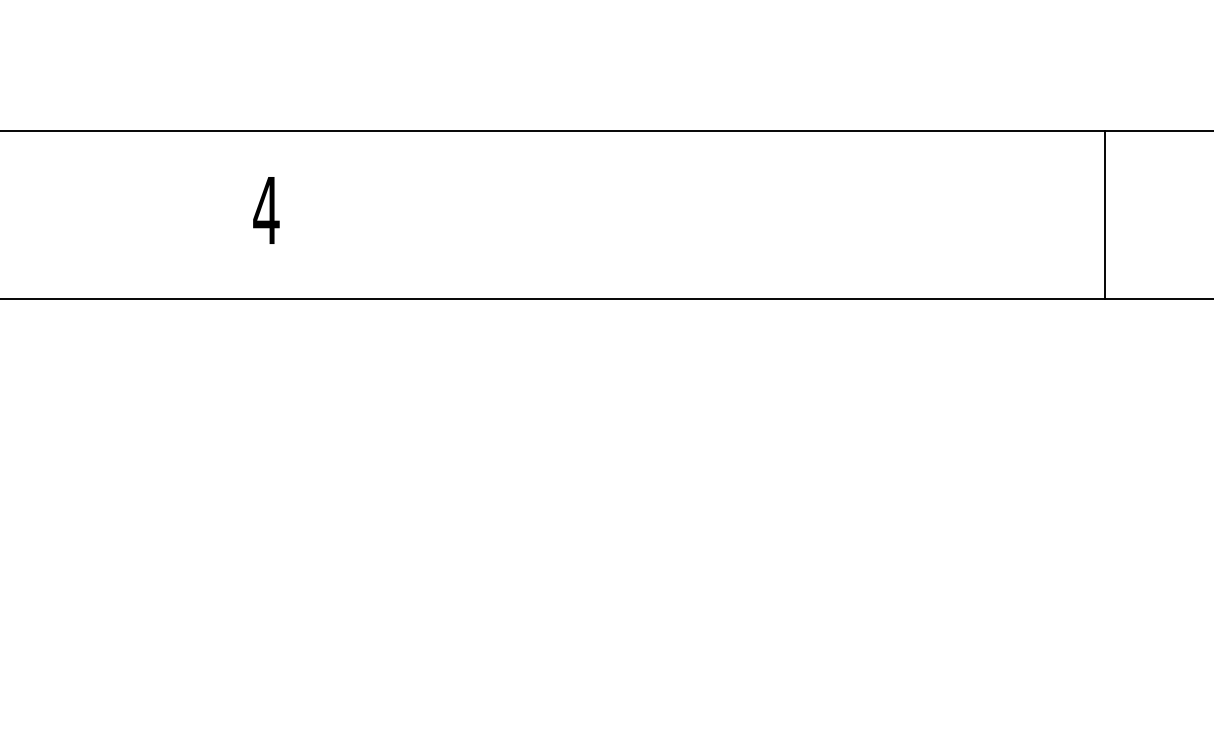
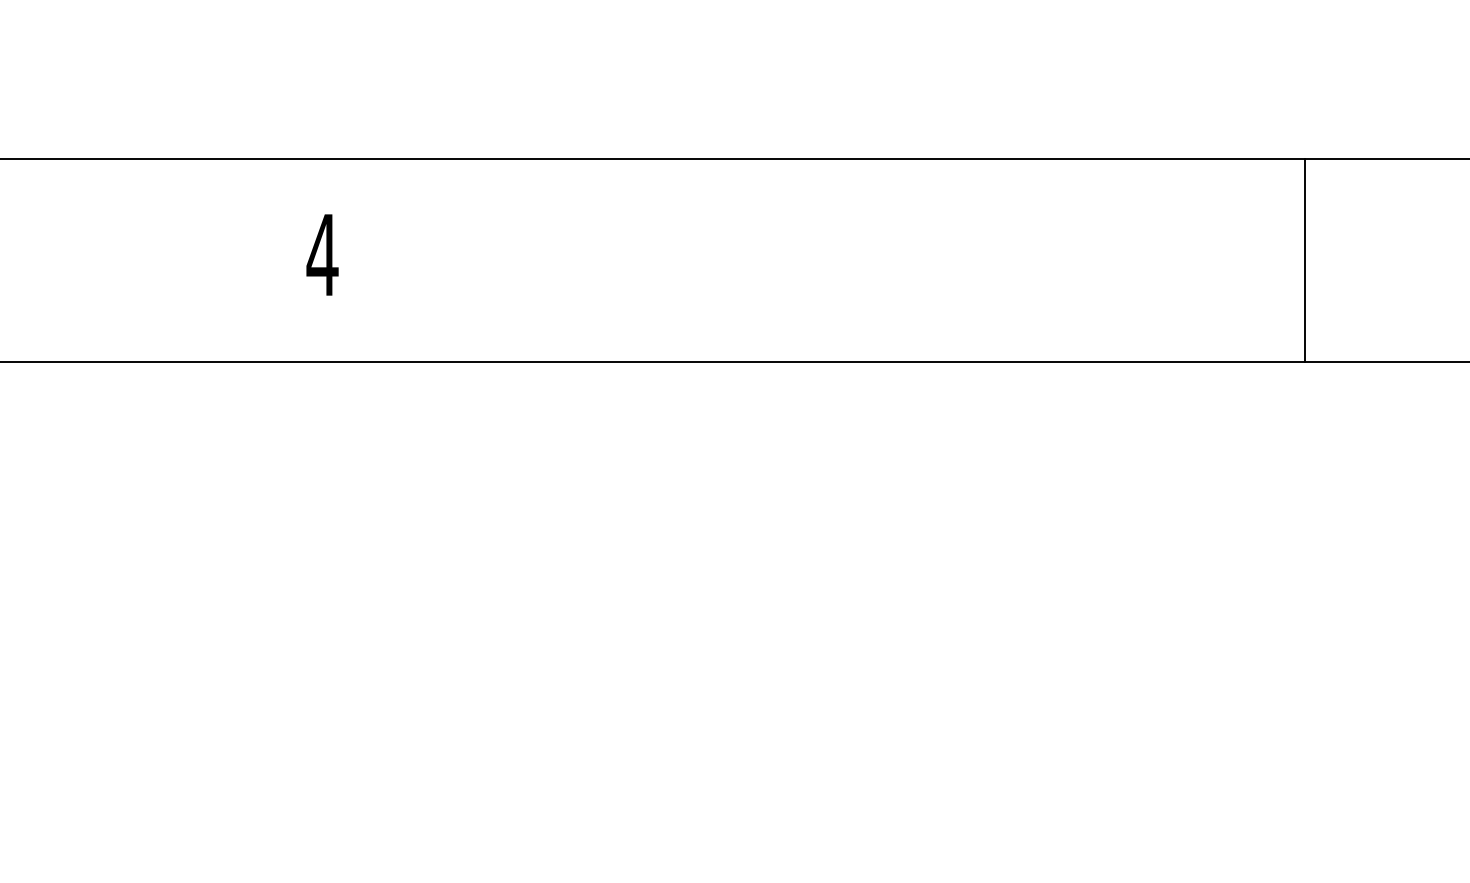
line: (1104, 214) -> (1304, 259), moved

